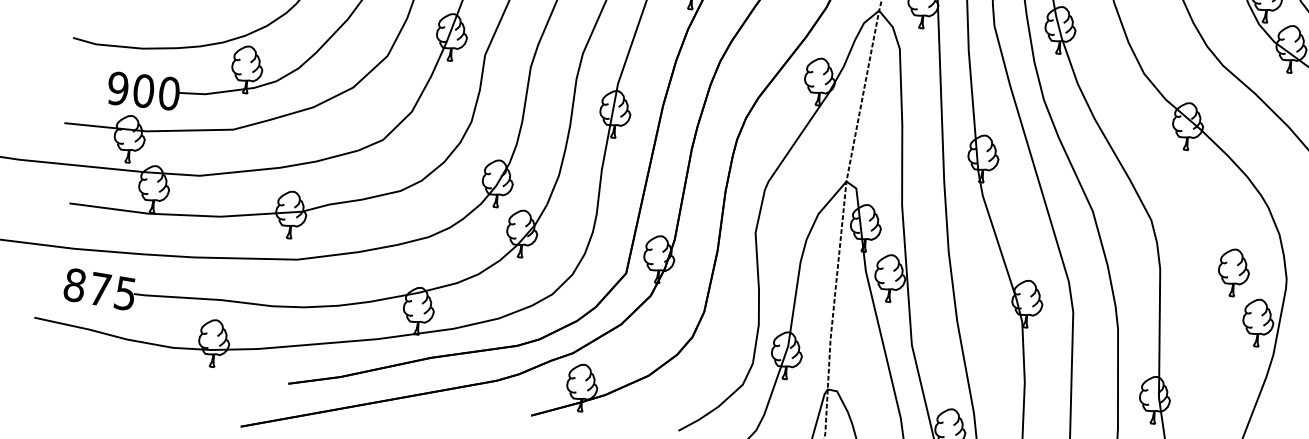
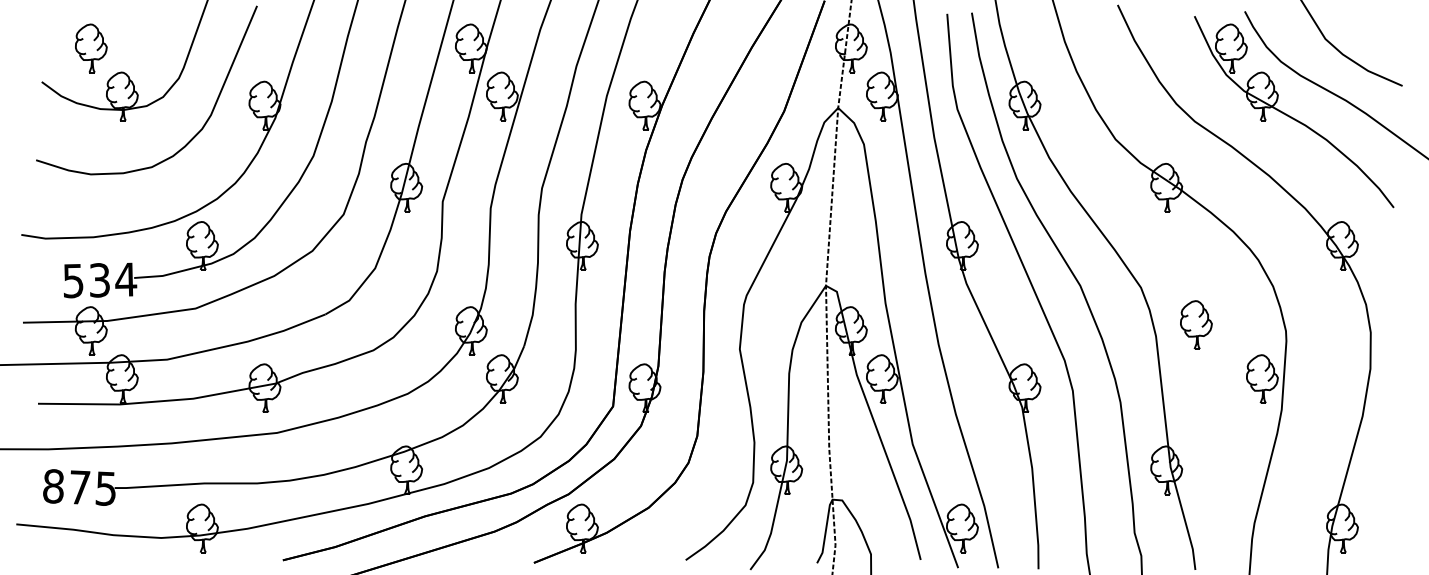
text: (144, 91) -> (100, 280), 900 -> 534
part: (1233, 272) -> (1196, 324), moved

